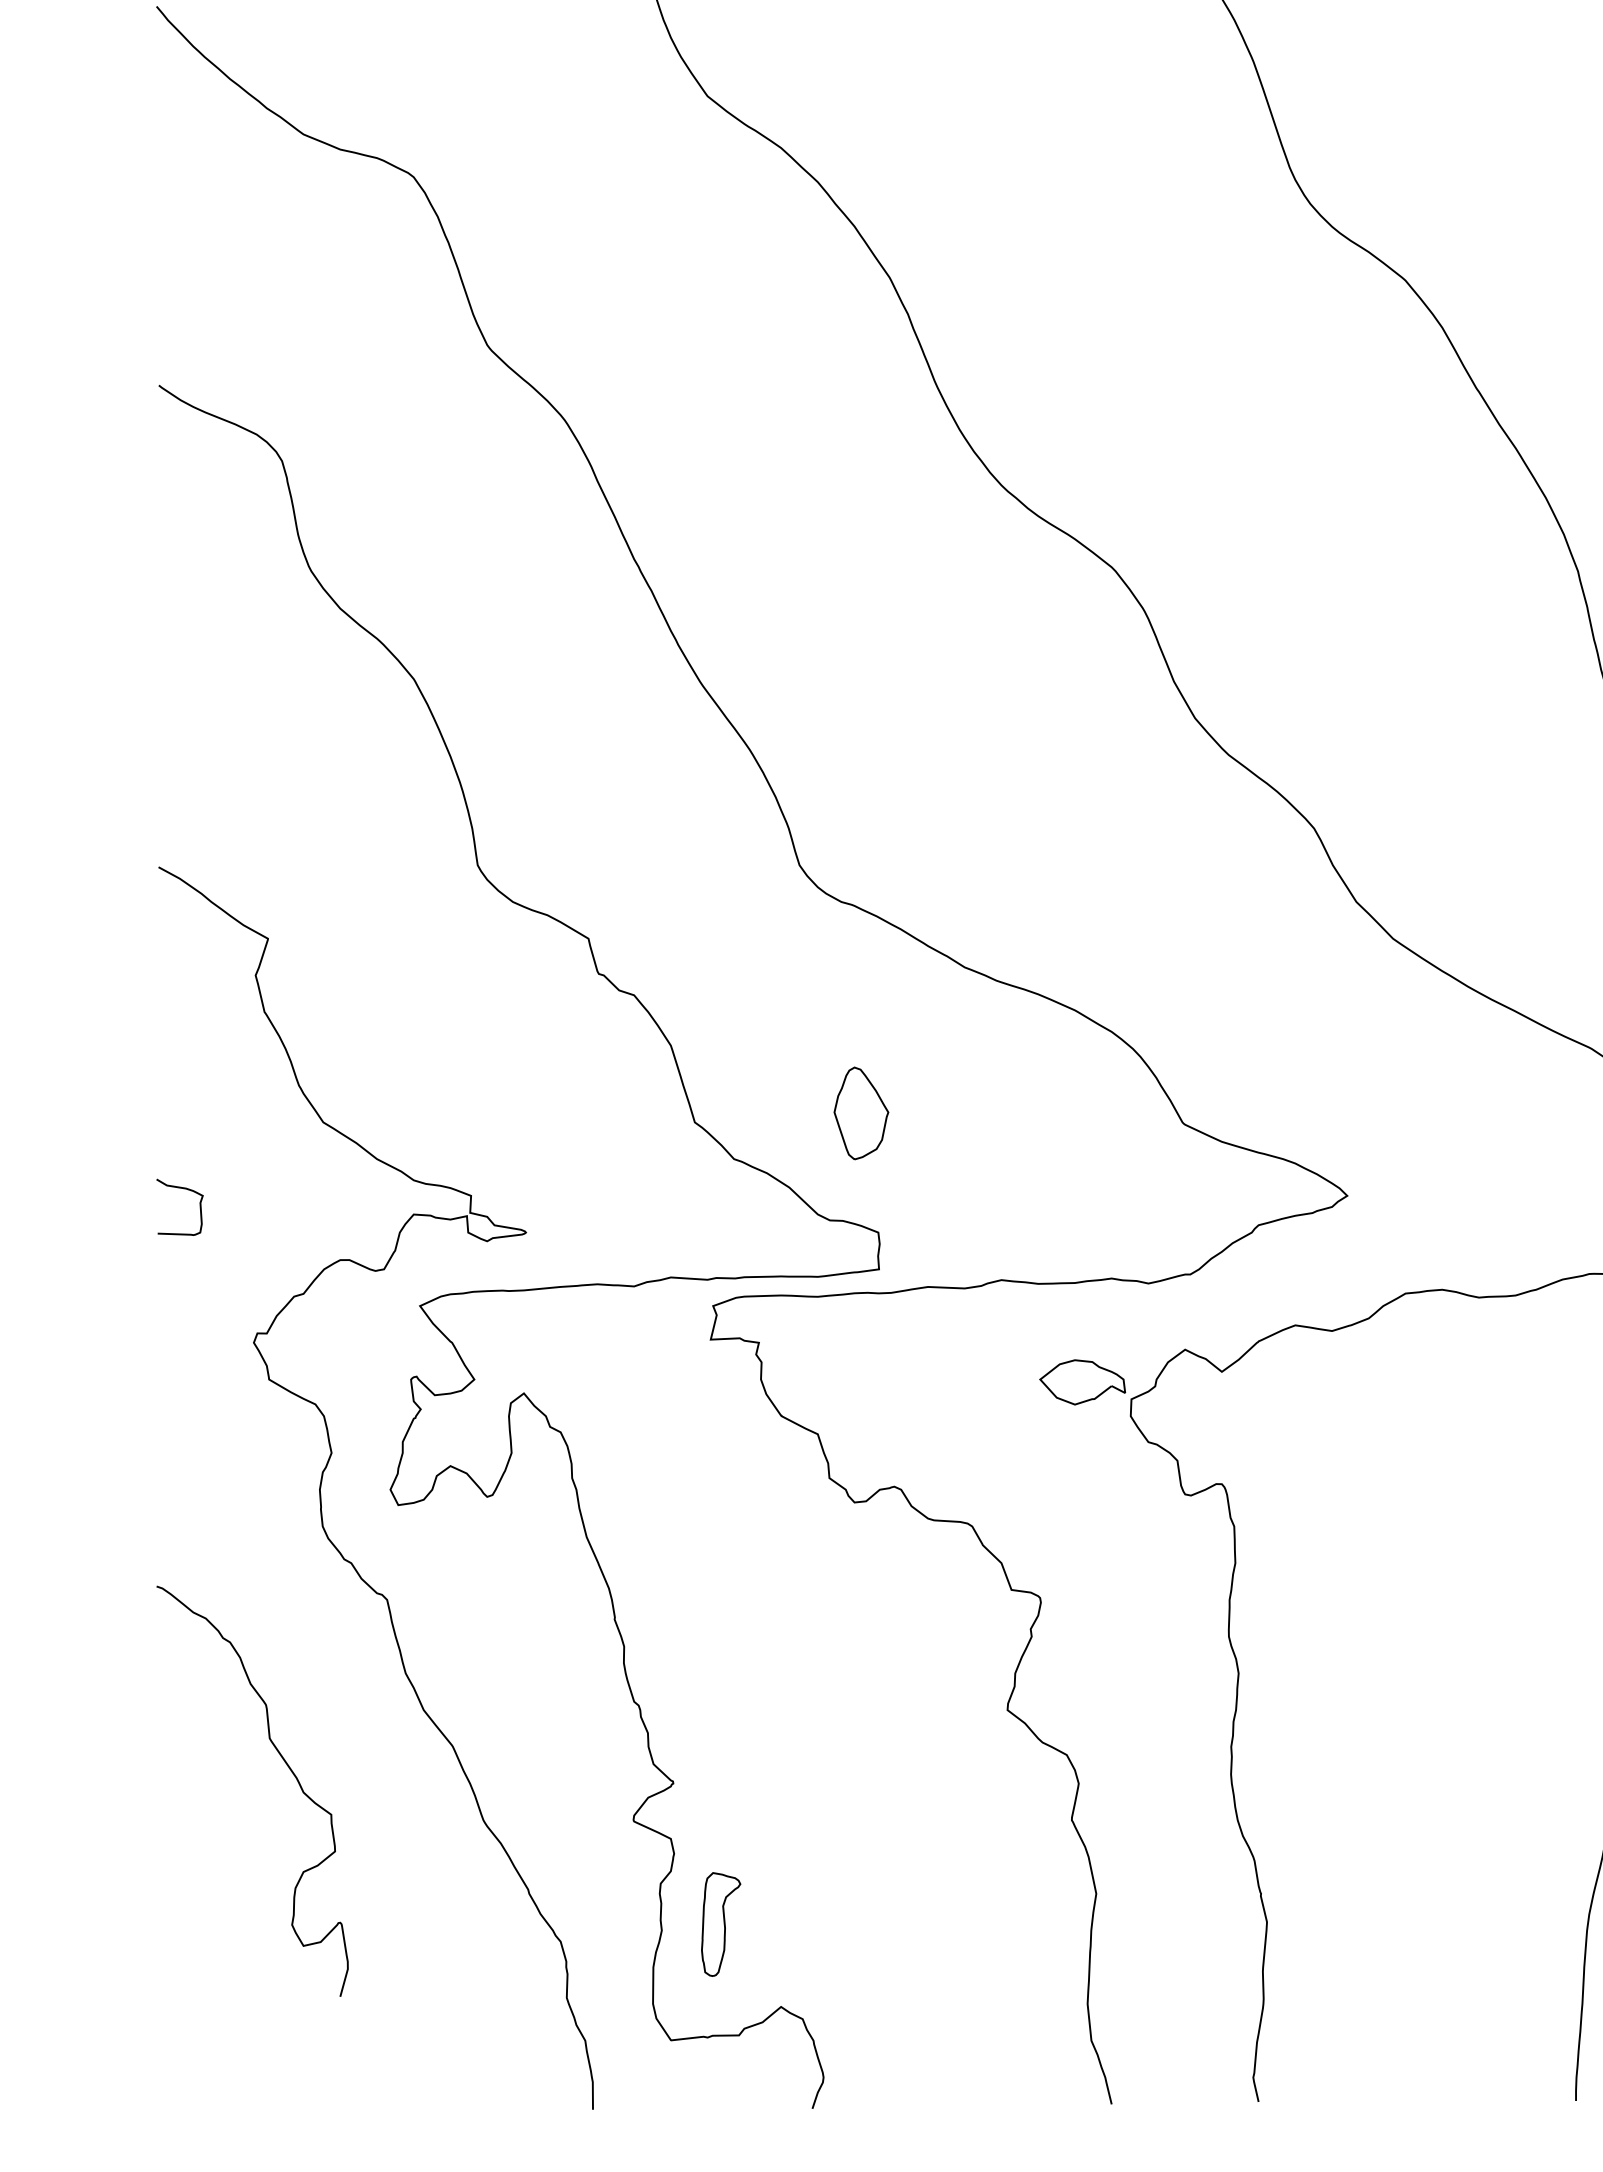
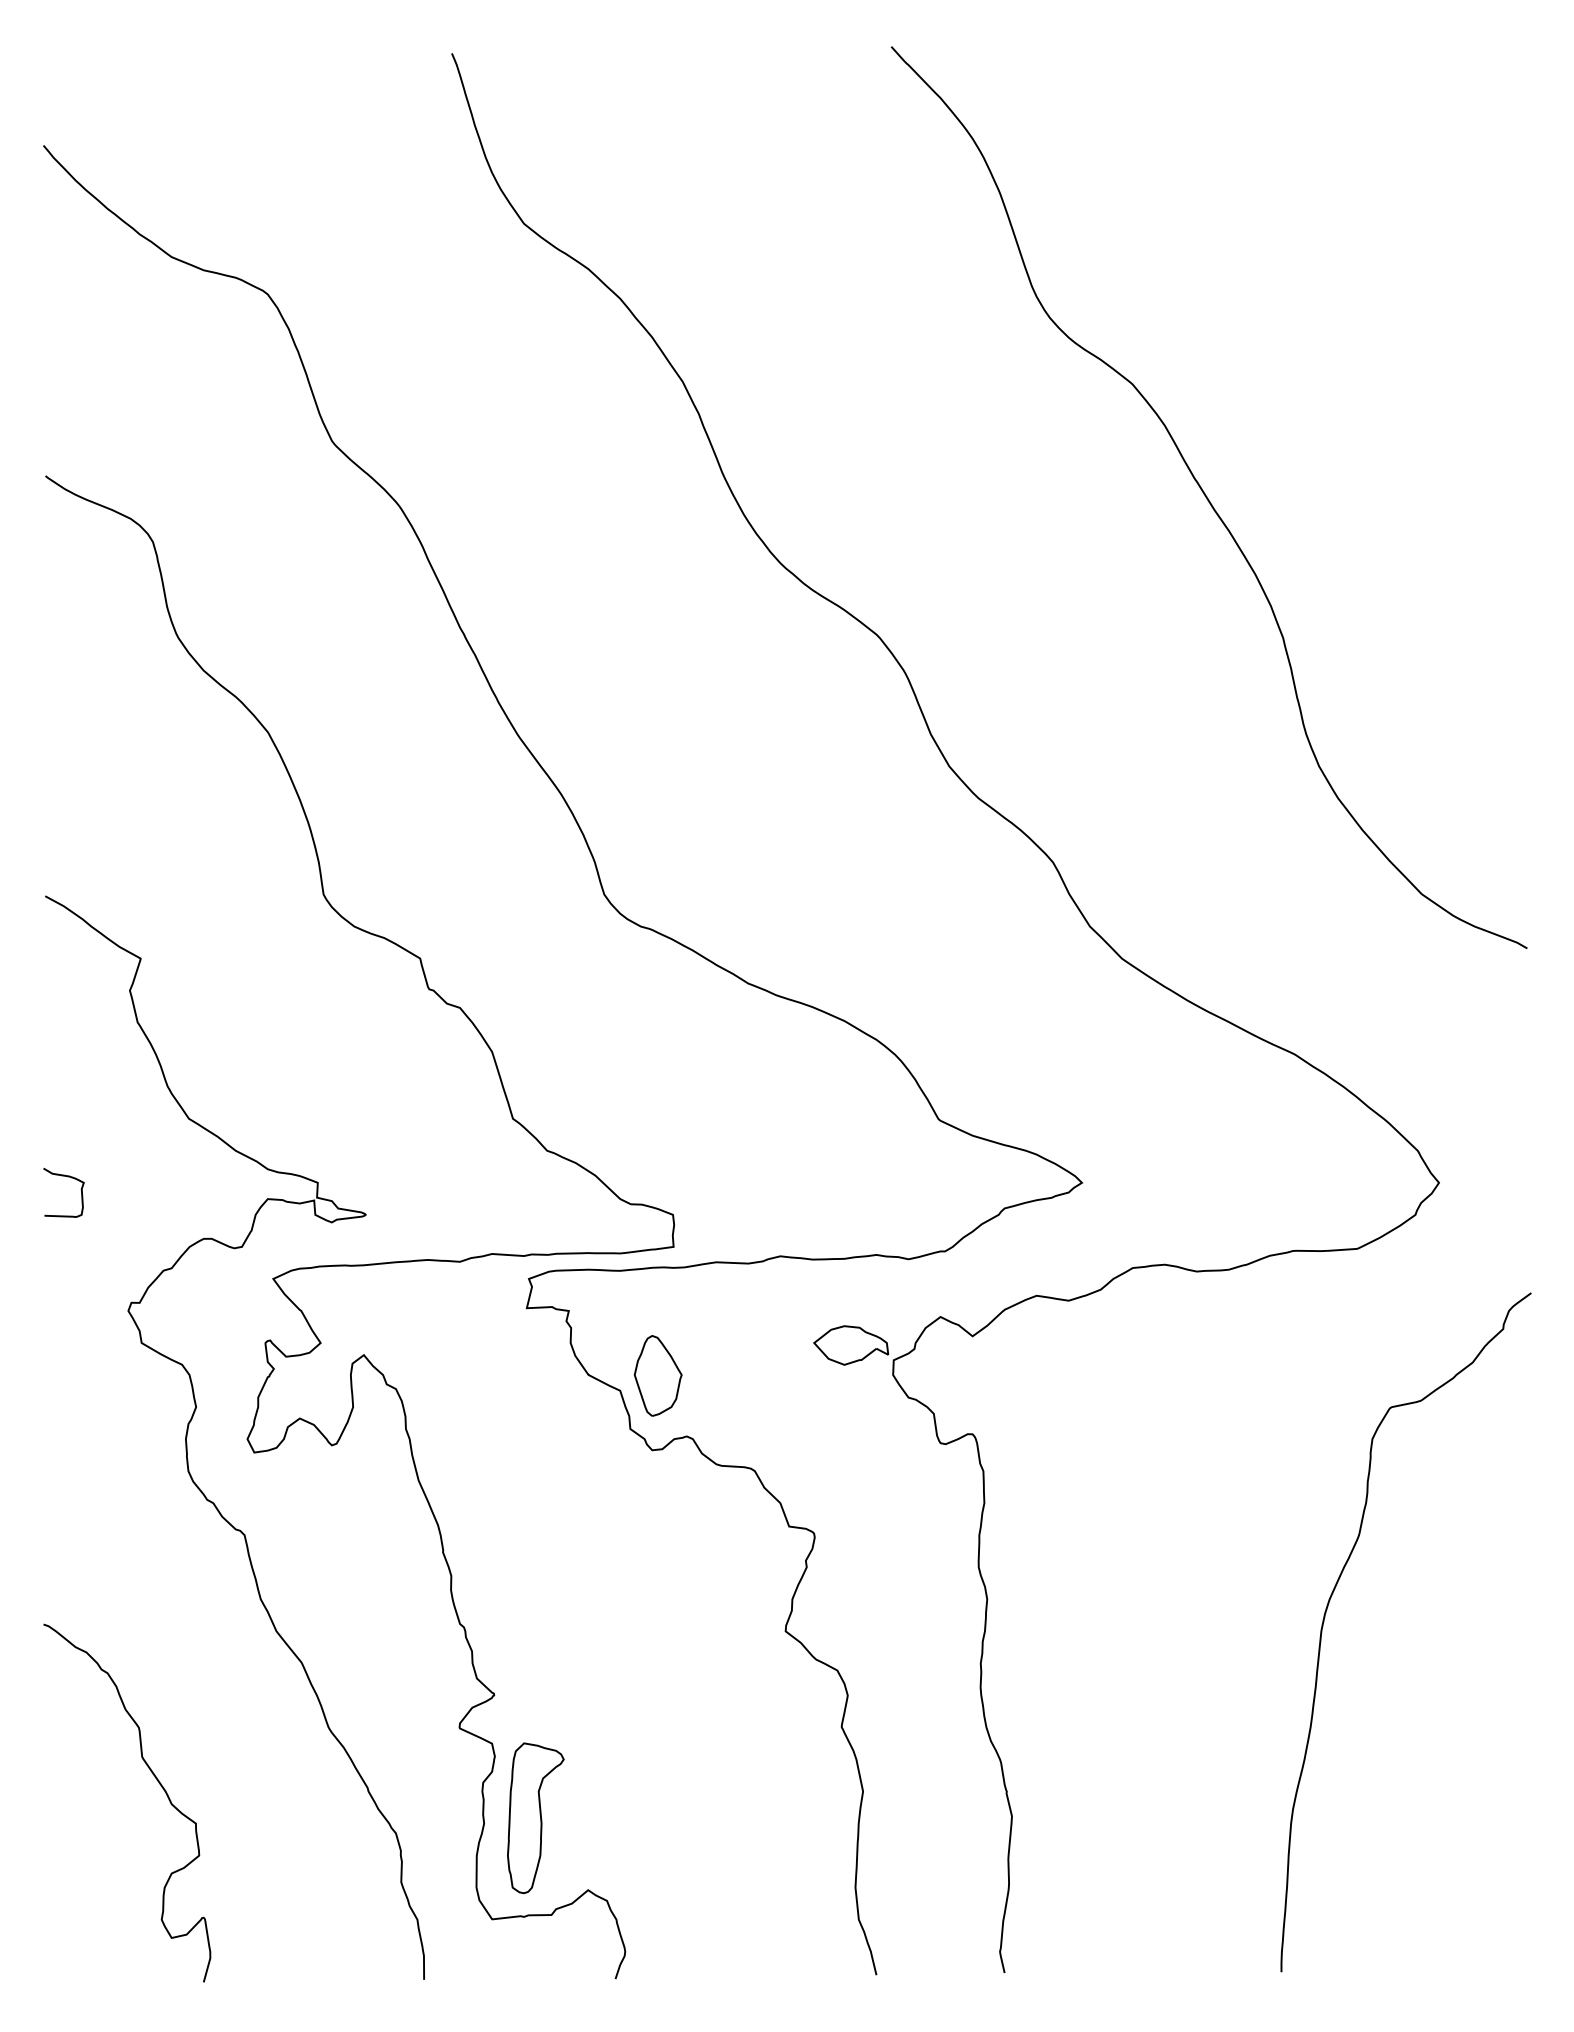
part: (861, 1112) -> (658, 1375), moved
curve: (286, 1765) -> (156, 1780), moved
part: (720, 1924) -> (535, 1818), size x1.67

